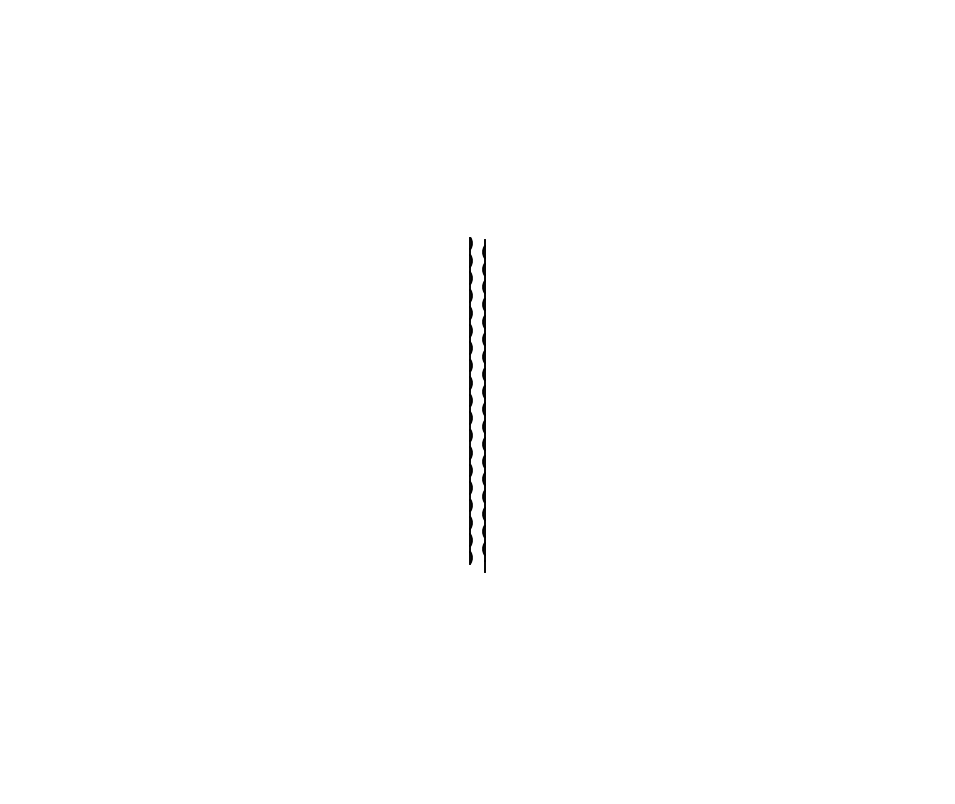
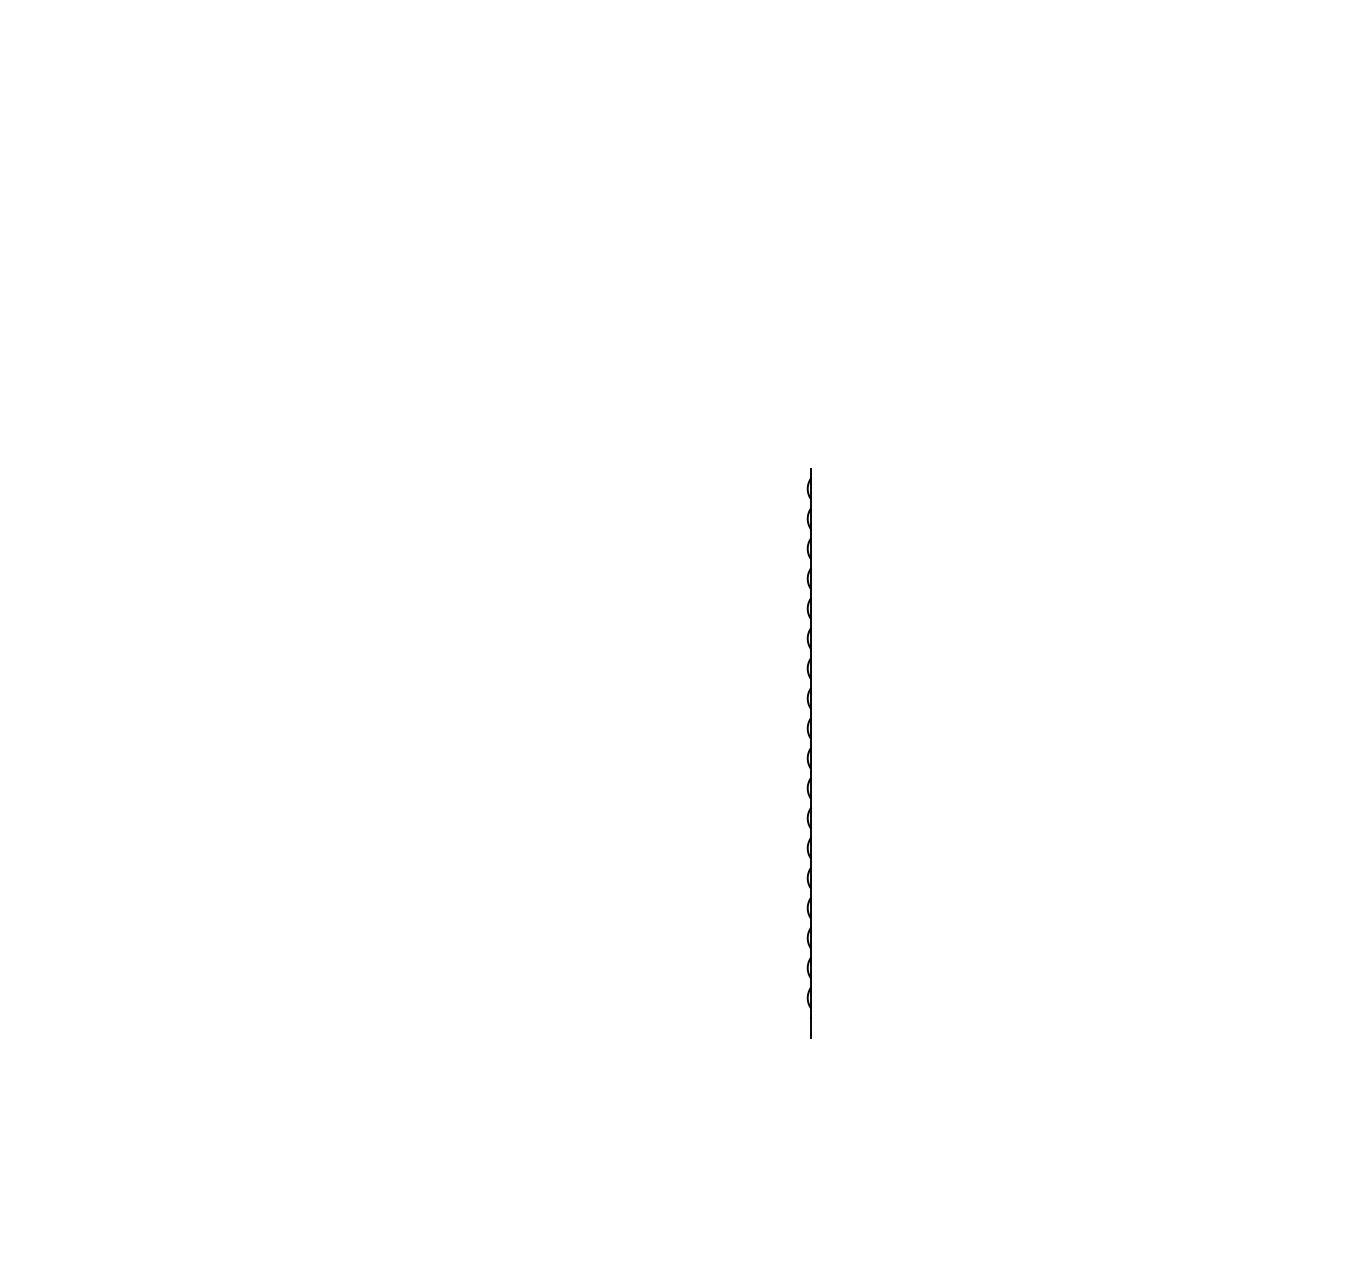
line: (470, 400) -> (786, 743), removed

